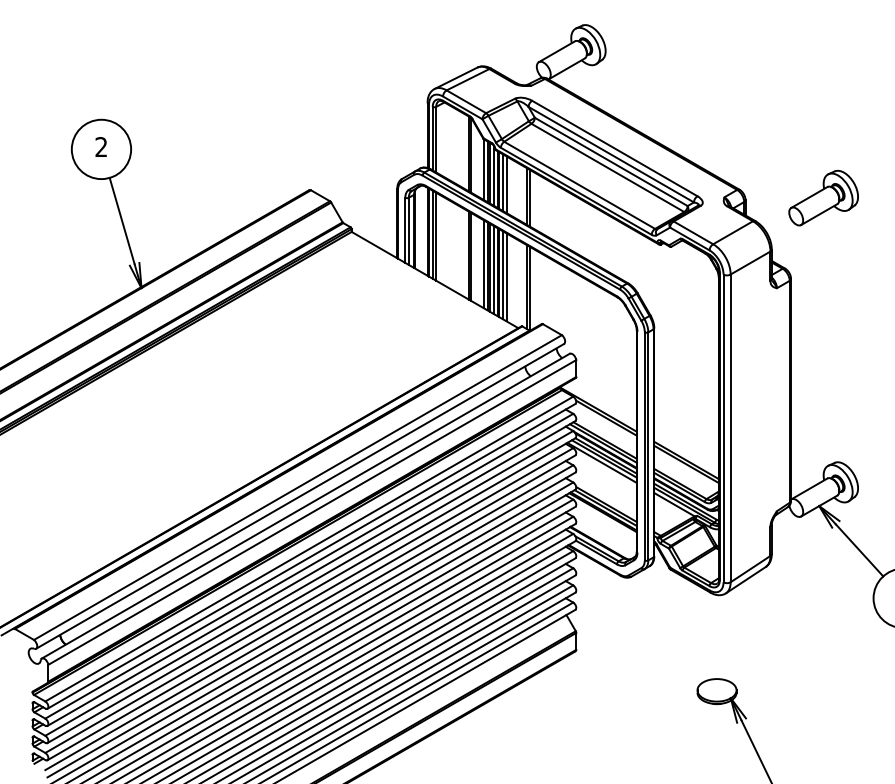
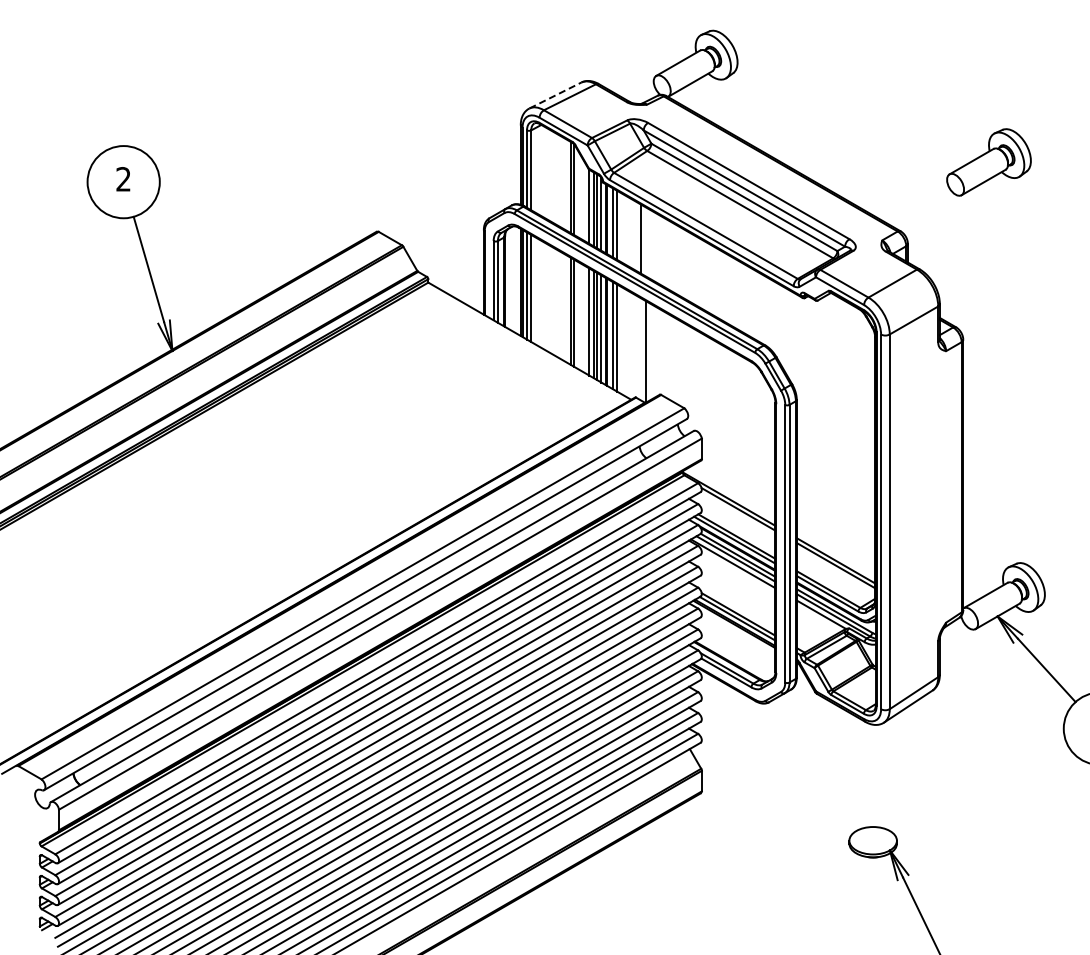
line: (456, 78) -> (555, 95), solid -> dashed
line: (530, 198) -> (645, 241), removed
part: (823, 198) -> (988, 162), moved
line: (526, 286) -> (641, 349), removed

